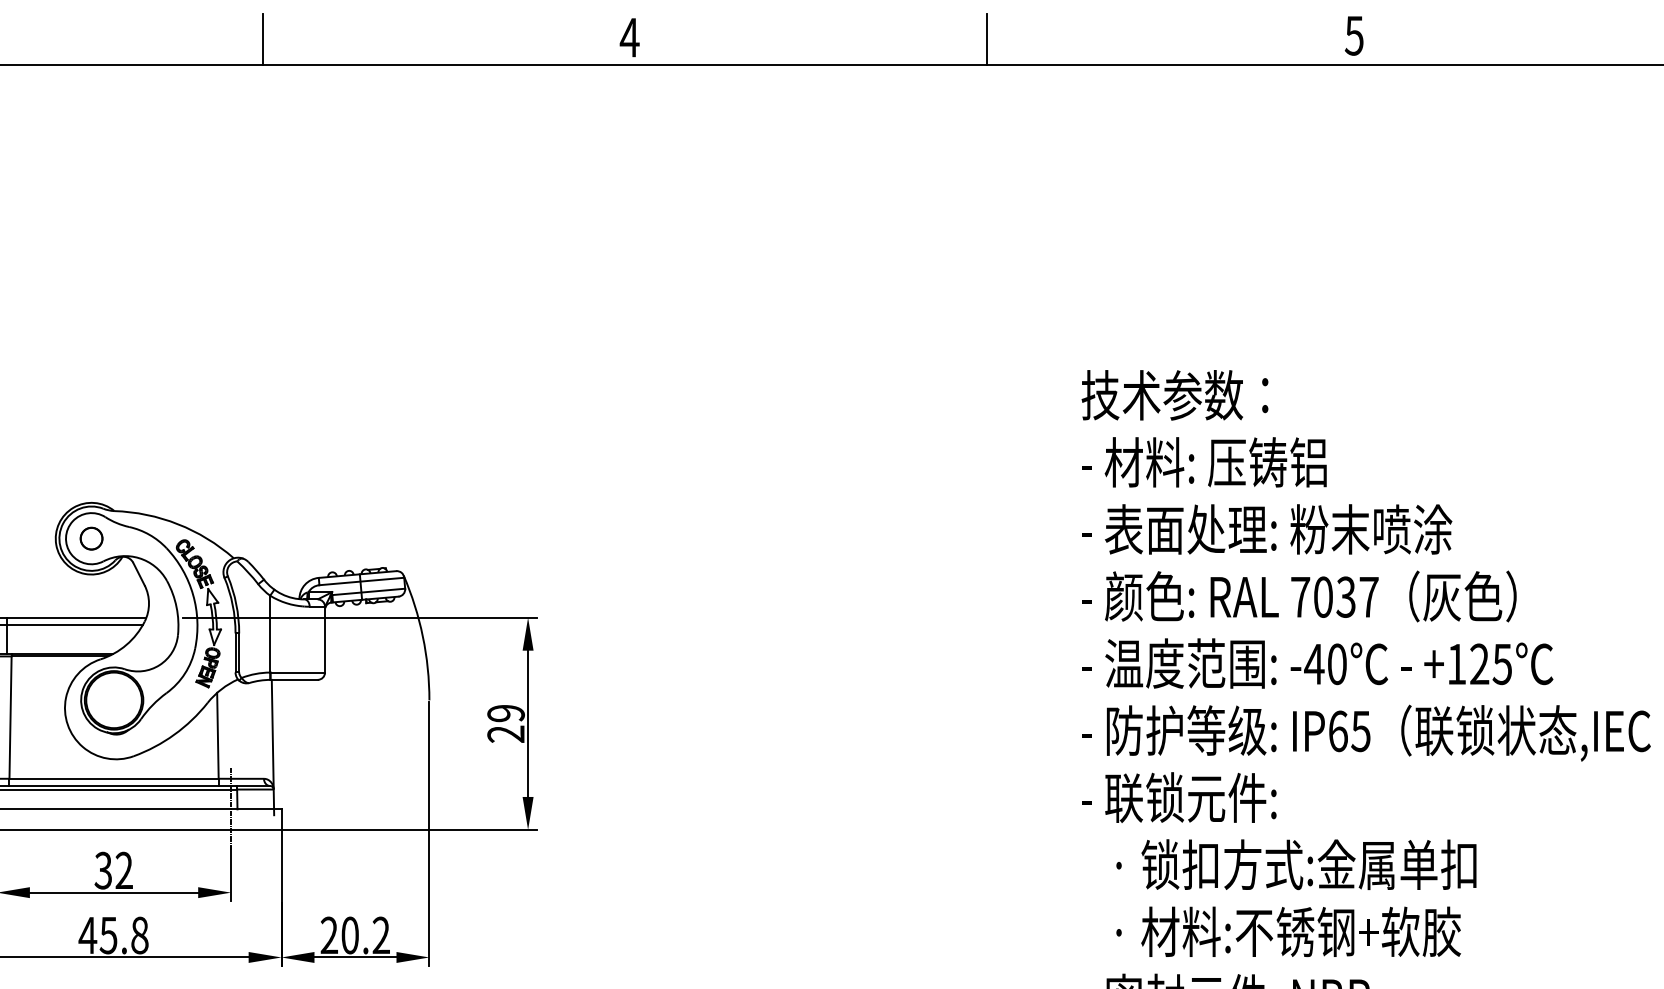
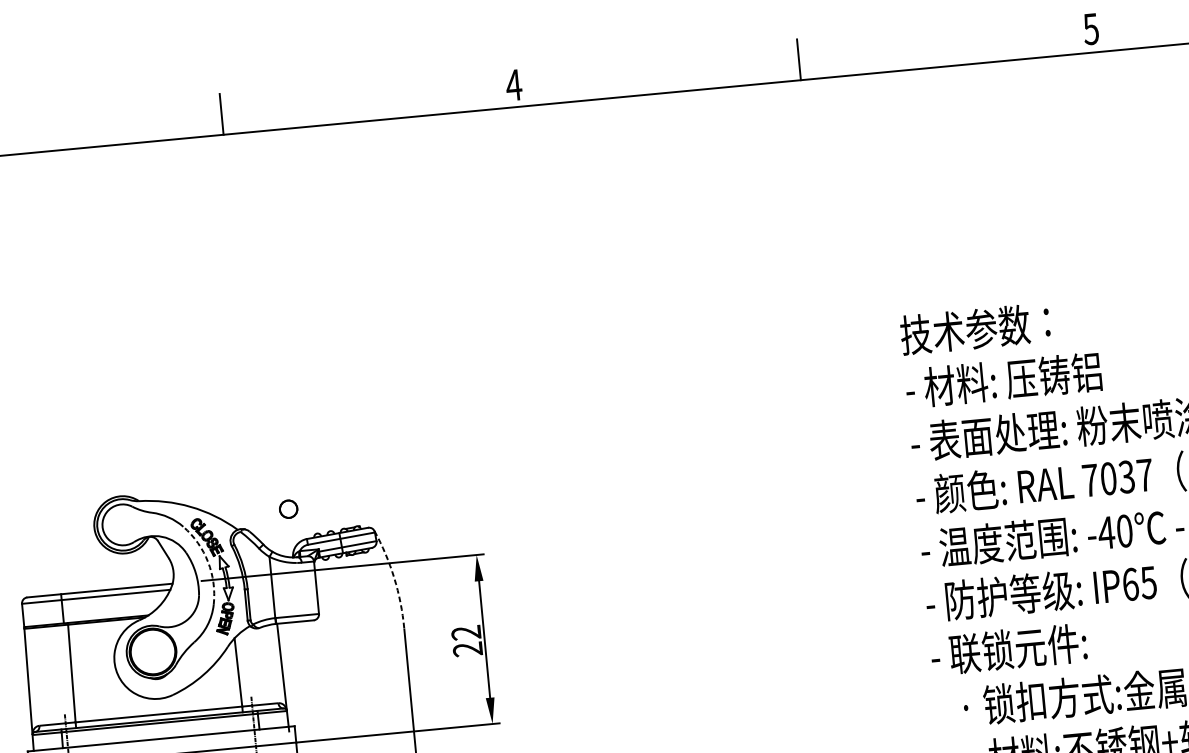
part: (91, 538) -> (288, 509), moved
arc: (193, 594) -> (208, 561), solid -> dashed
arc: (422, 636) -> (393, 577), solid -> dashed
text: (506, 713) -> (466, 632), 29 -> 22

